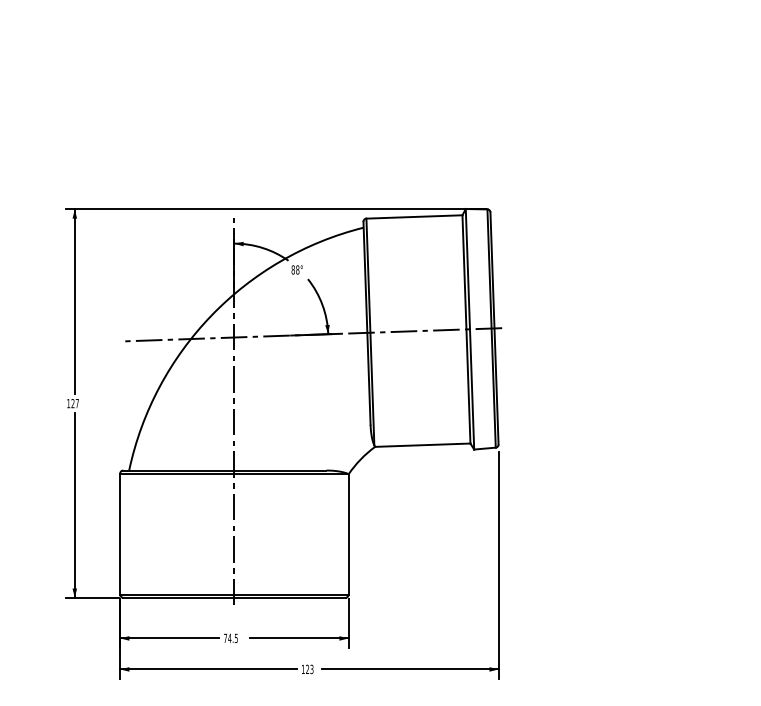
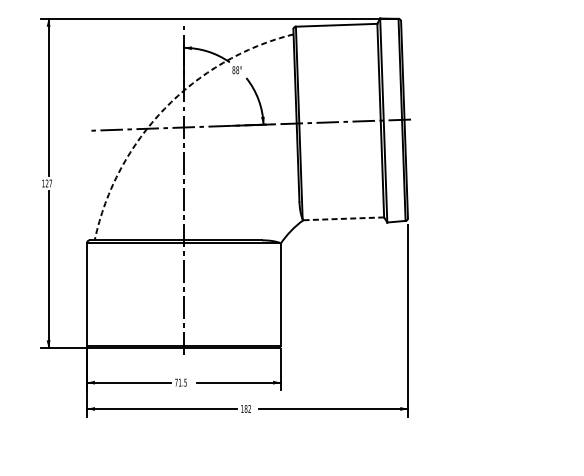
arc: (211, 315) -> (164, 108), solid -> dashed
line: (422, 445) -> (343, 219), solid -> dashed
text: (229, 638) -> (179, 382), 74.5 -> 71.5
text: (309, 669) -> (247, 409), 123 -> 182

